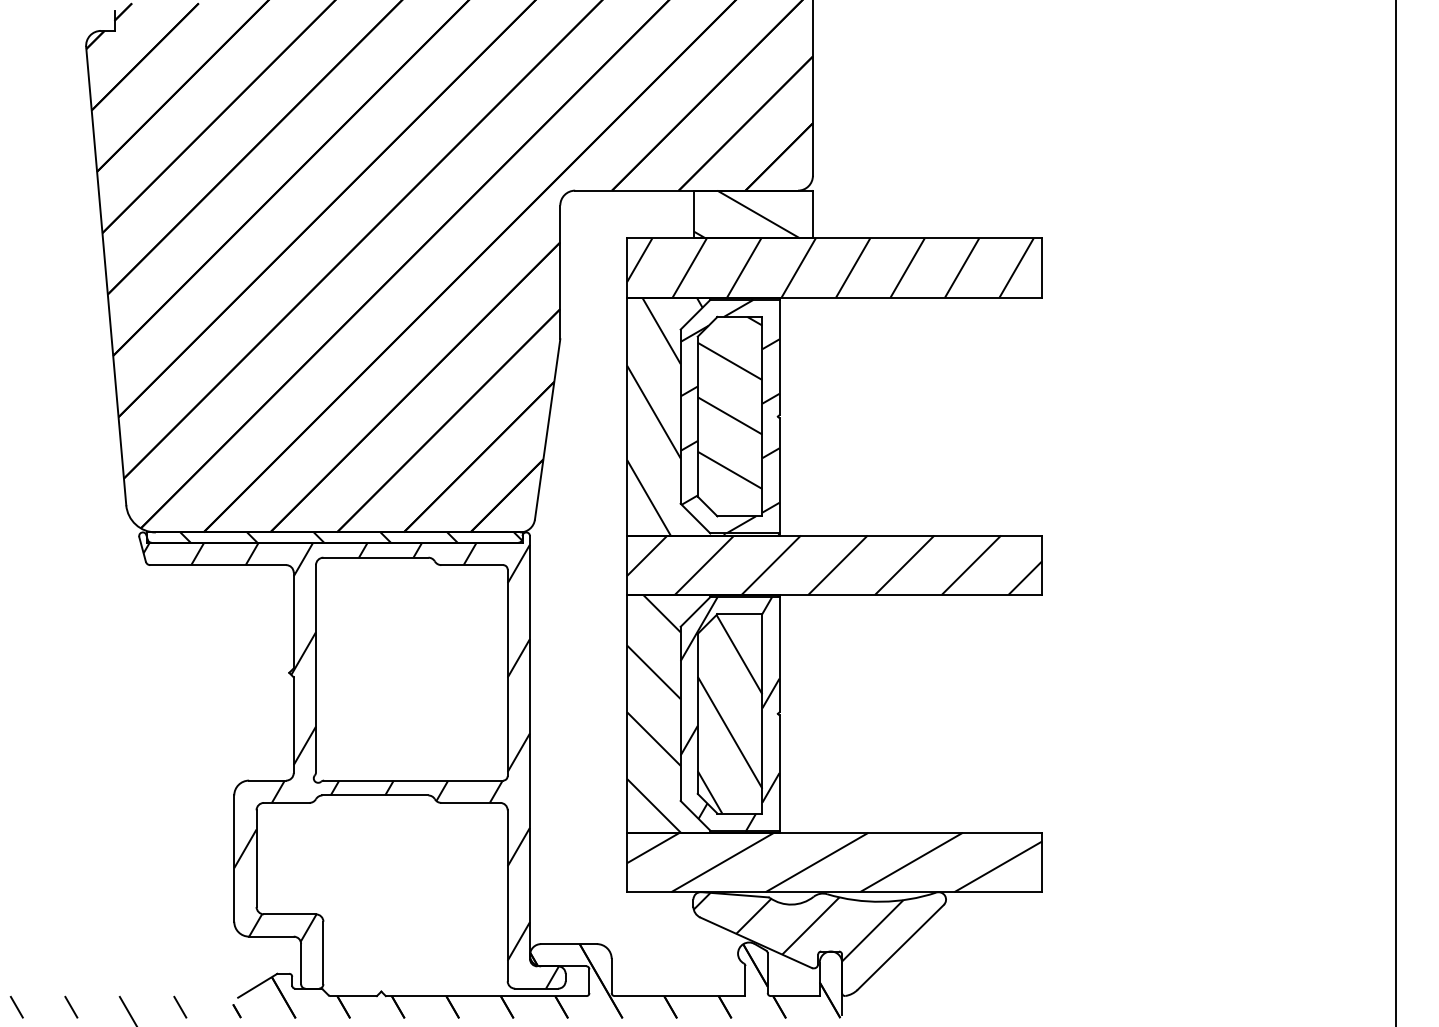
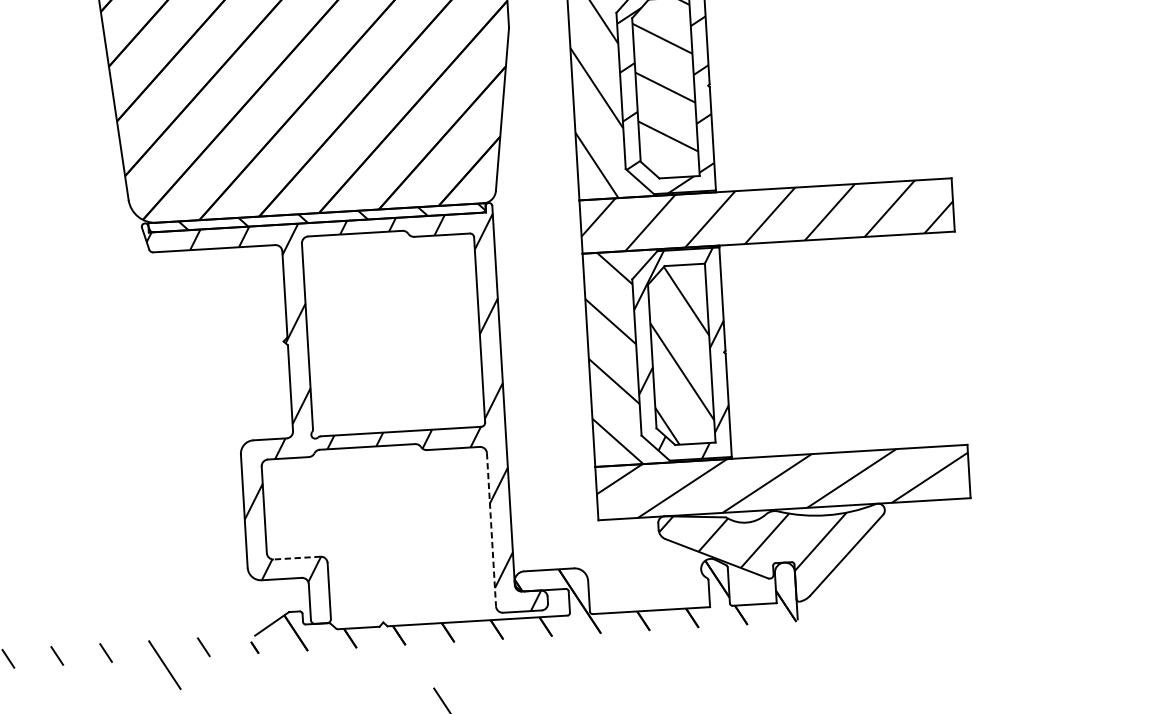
line: (507, 896) -> (491, 530), solid -> dashed
line: (289, 914) -> (296, 558), solid -> dashed

